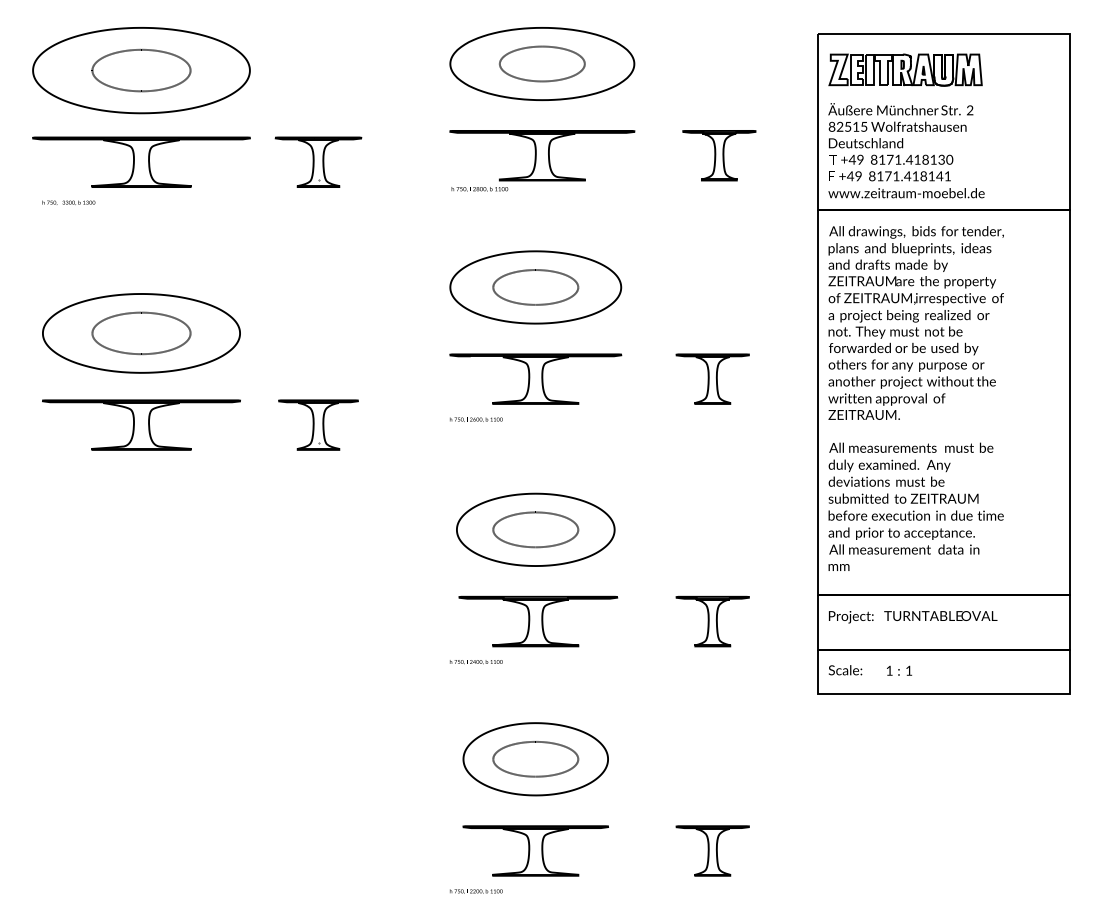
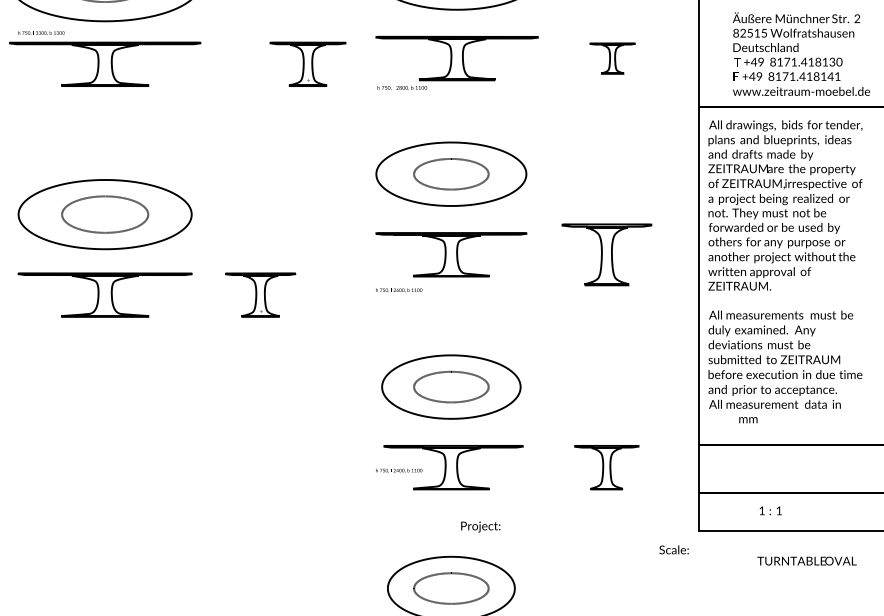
text: (906, 150) -> (801, 53), moved
part: (719, 155) -> (612, 58), size x0.7
part: (318, 161) -> (308, 63), moved
text: (68, 202) -> (41, 32), moved
part: (712, 378) -> (606, 254), size x1.4
text: (838, 567) -> (747, 420), moved
text: (940, 615) -> (806, 560), moved
text: (851, 617) -> (480, 527), moved
text: (476, 662) -> (399, 471), moved
text: (845, 670) -> (674, 550), moved

